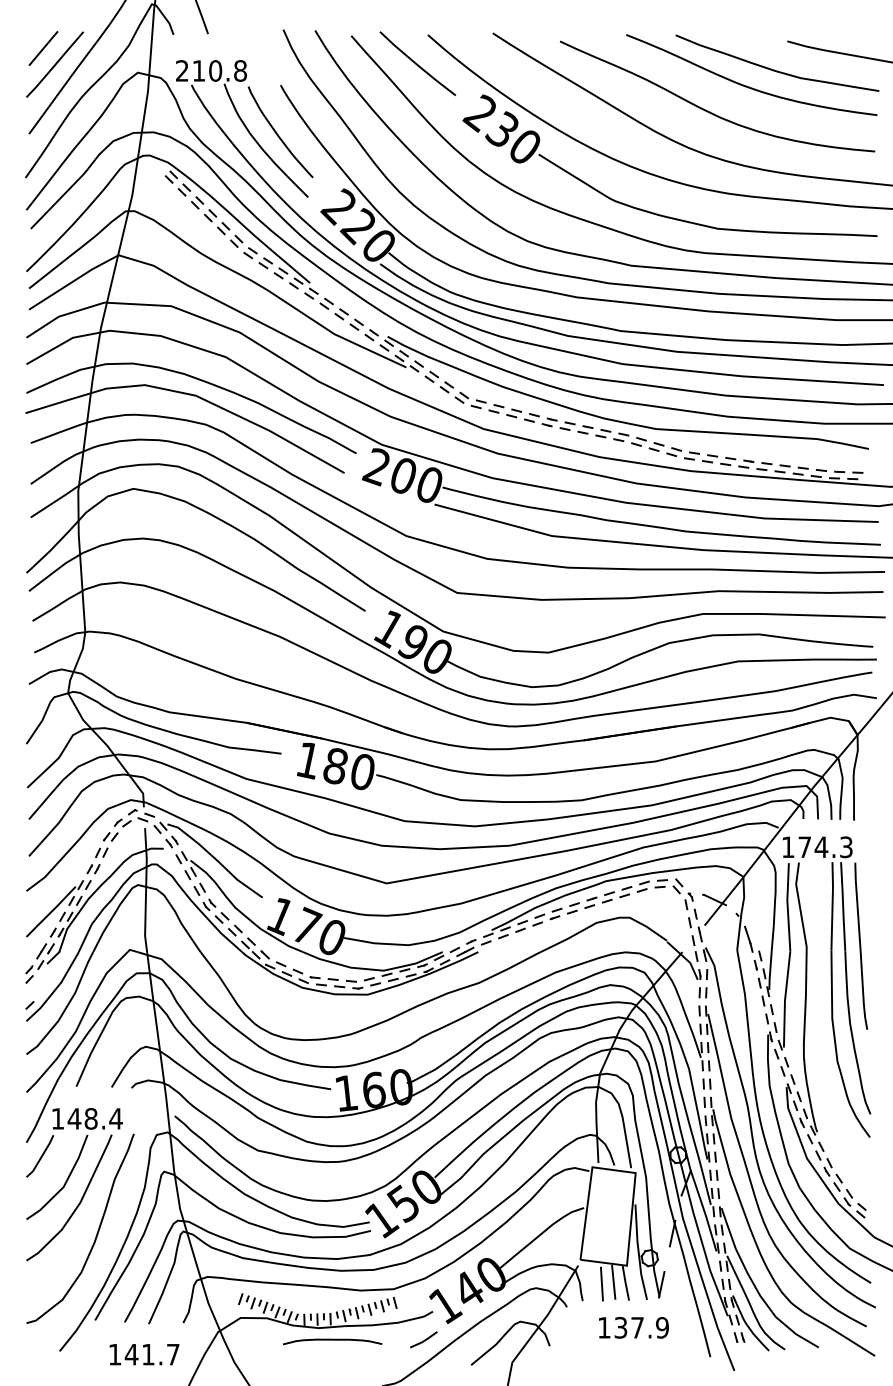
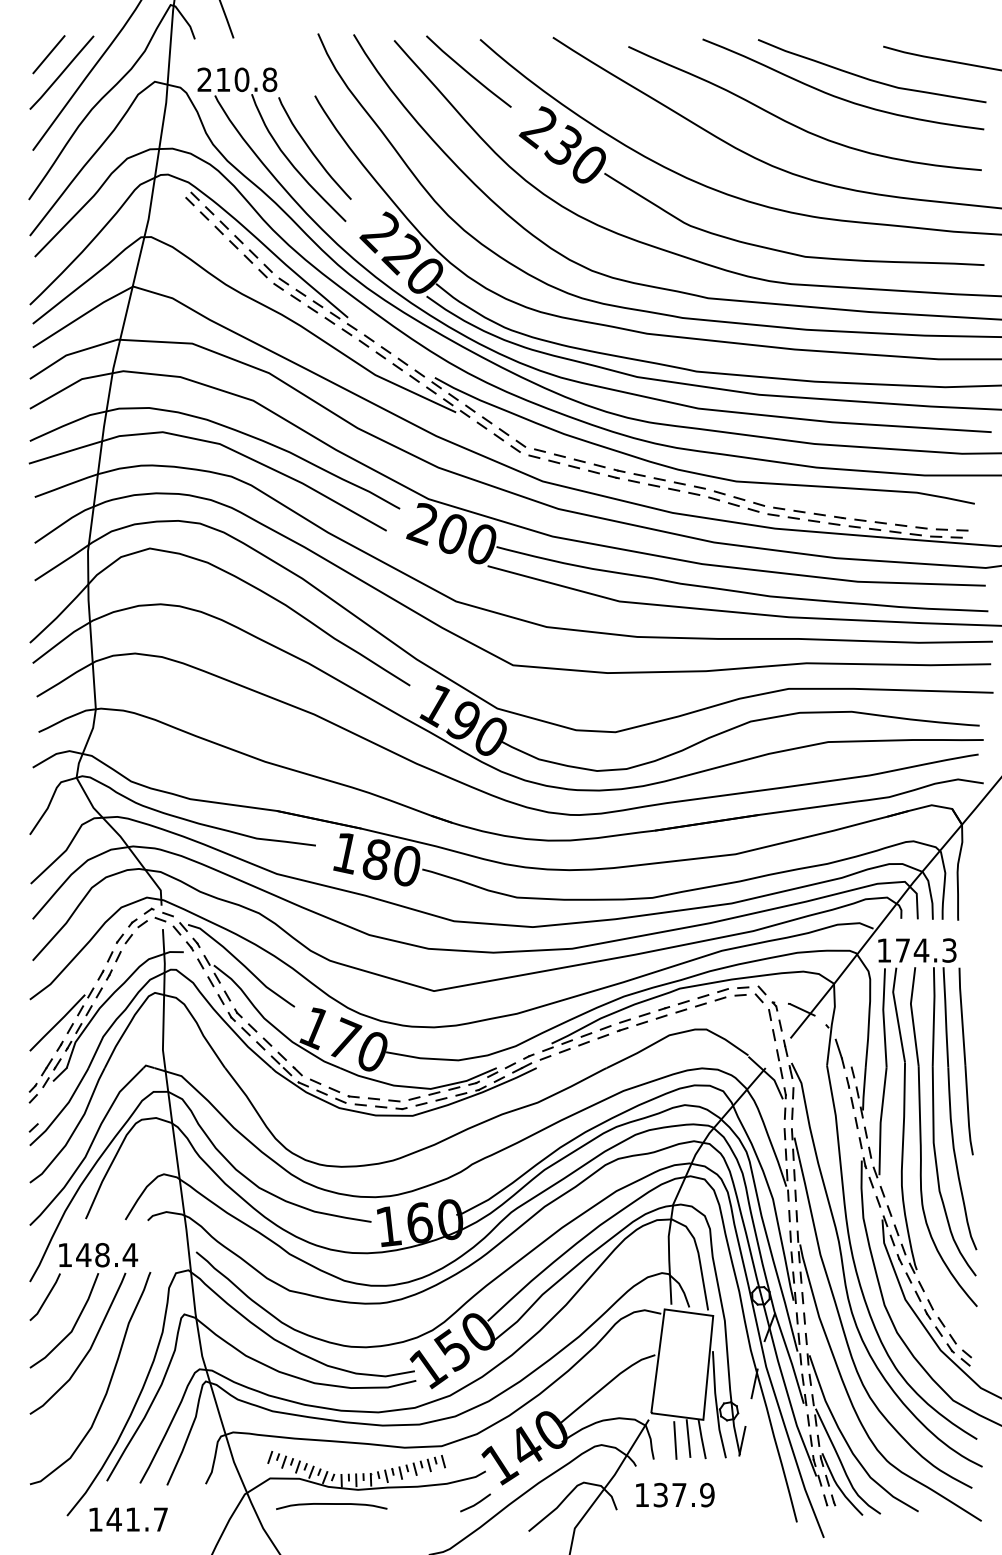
part: (821, 1013) -> (921, 1136), added
text: (633, 1327) -> (674, 1494), moved
curve: (332, 1340) -> (331, 1504), moved
text: (144, 1354) -> (128, 1519), moved

